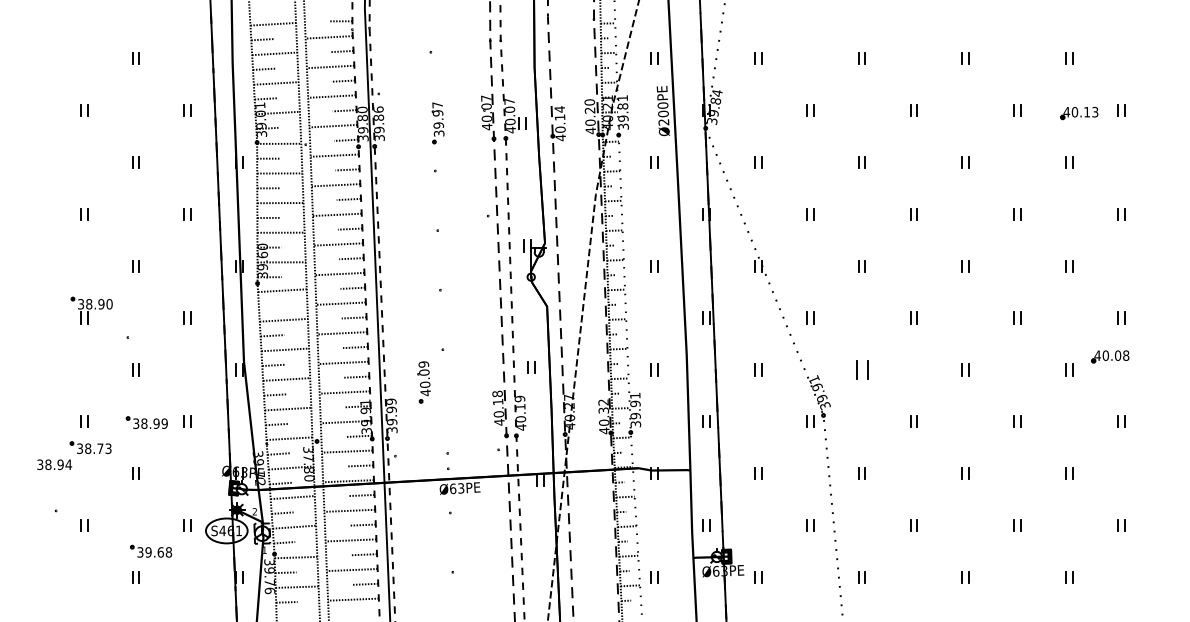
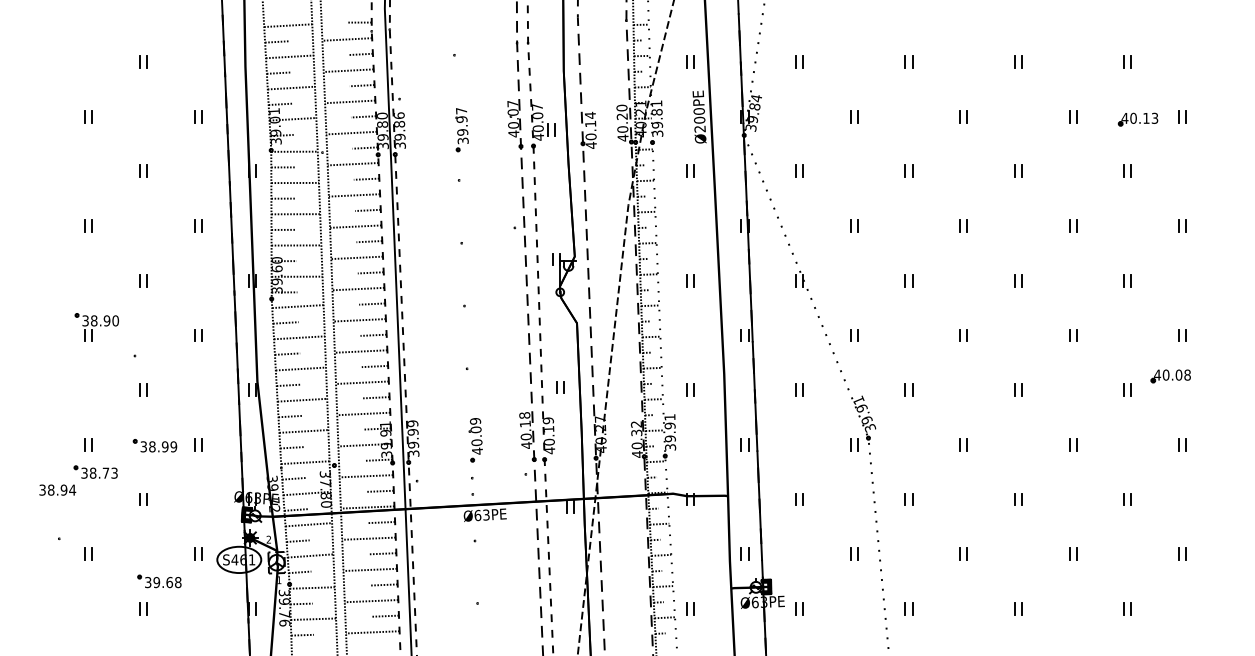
line: (270, 305) -> (285, 322), added
part: (861, 369) -> (908, 389), size x0.62
part: (423, 382) -> (475, 440), moved

